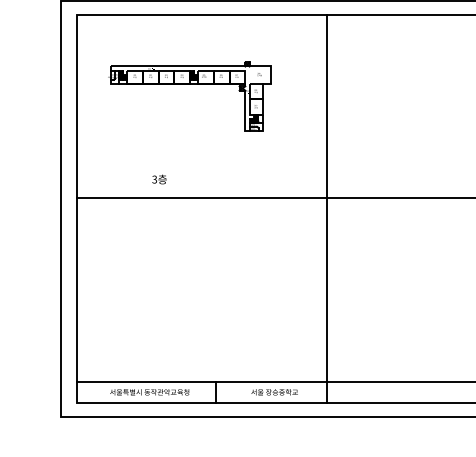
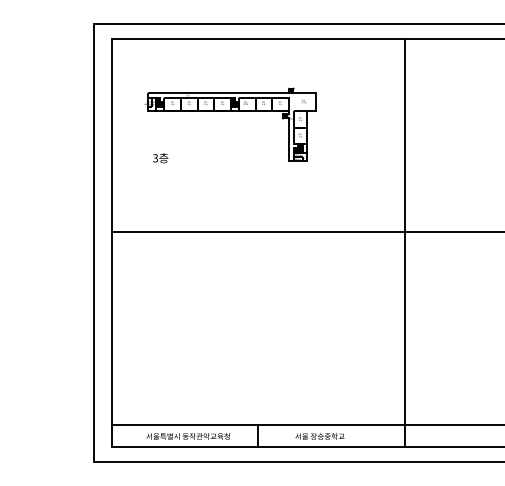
text: (159, 179) -> (160, 158), moved
line: (327, 208) -> (404, 242), moved

